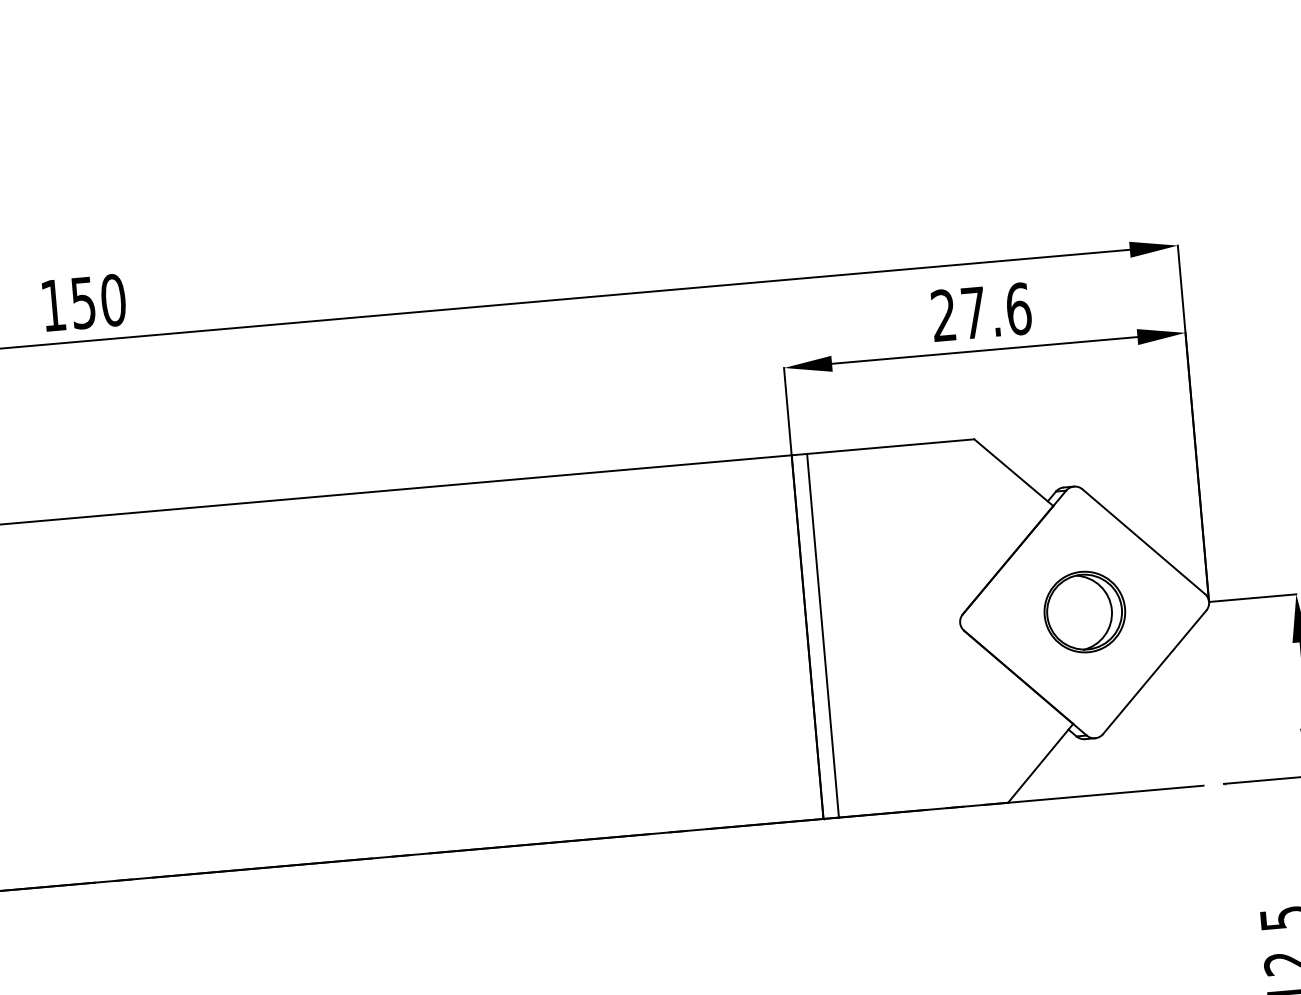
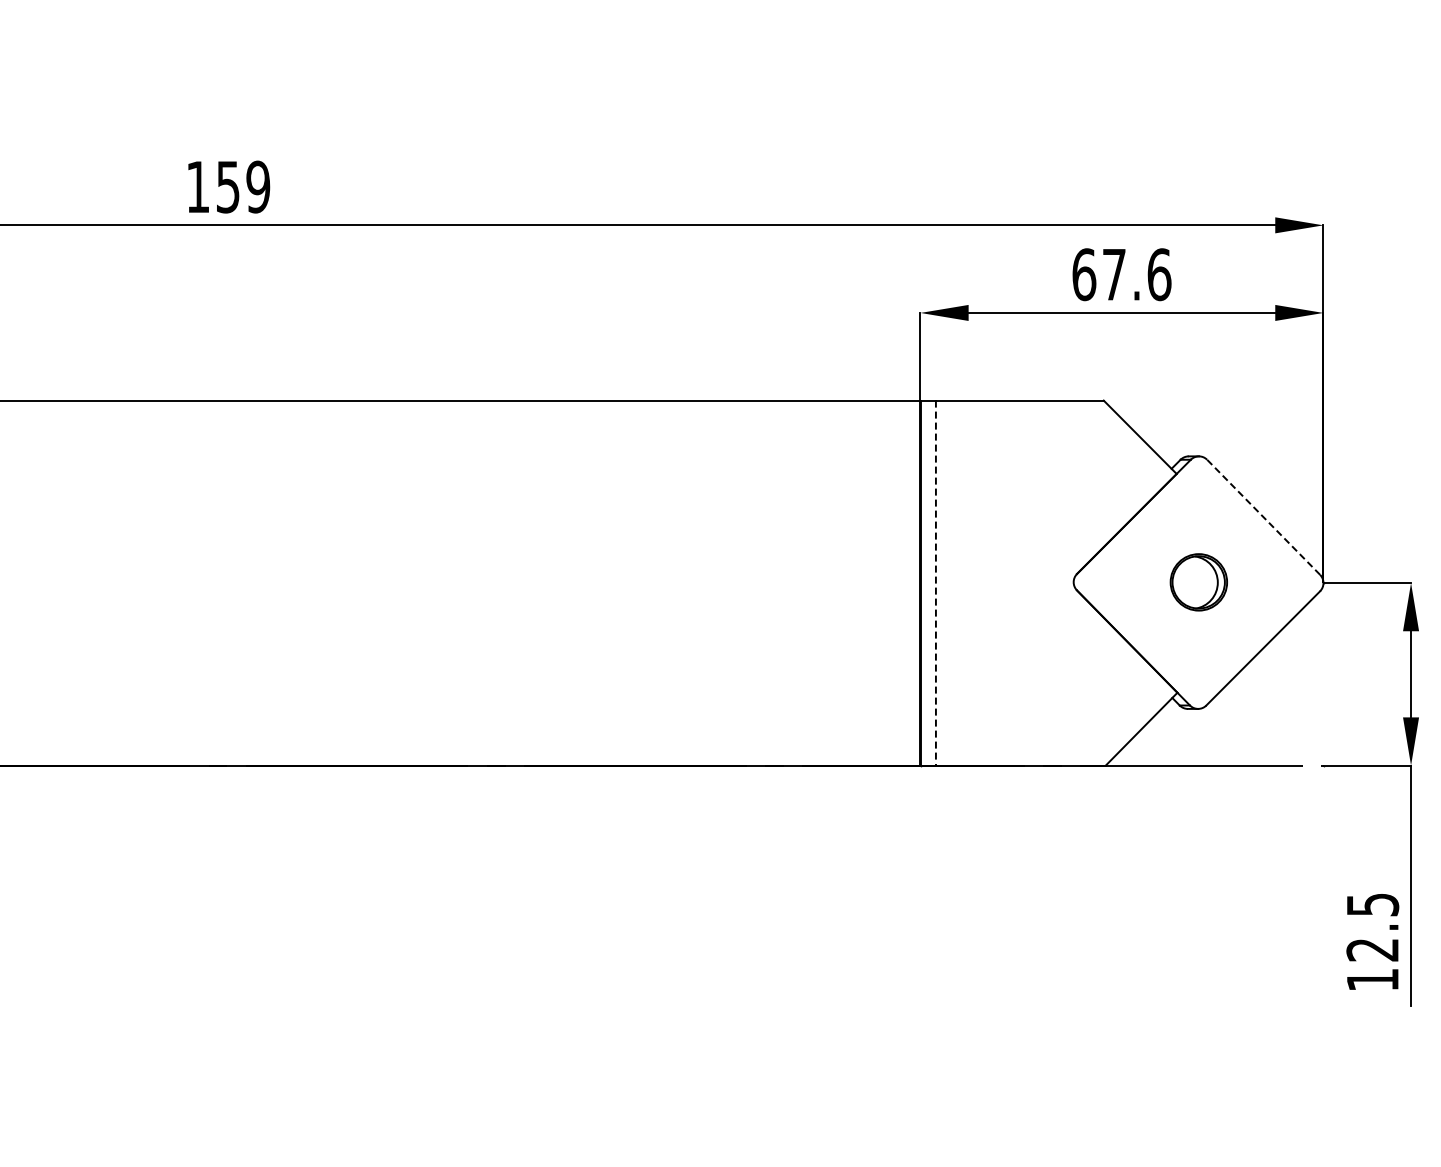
text: (113, 299) -> (258, 186), 150 -> 159
text: (944, 315) -> (1084, 274), 27.6 -> 67.6
line: (1143, 541) -> (1263, 517), solid -> dashed
part: (1084, 612) -> (1198, 582), size x0.7
line: (822, 636) -> (935, 583), solid -> dashed

